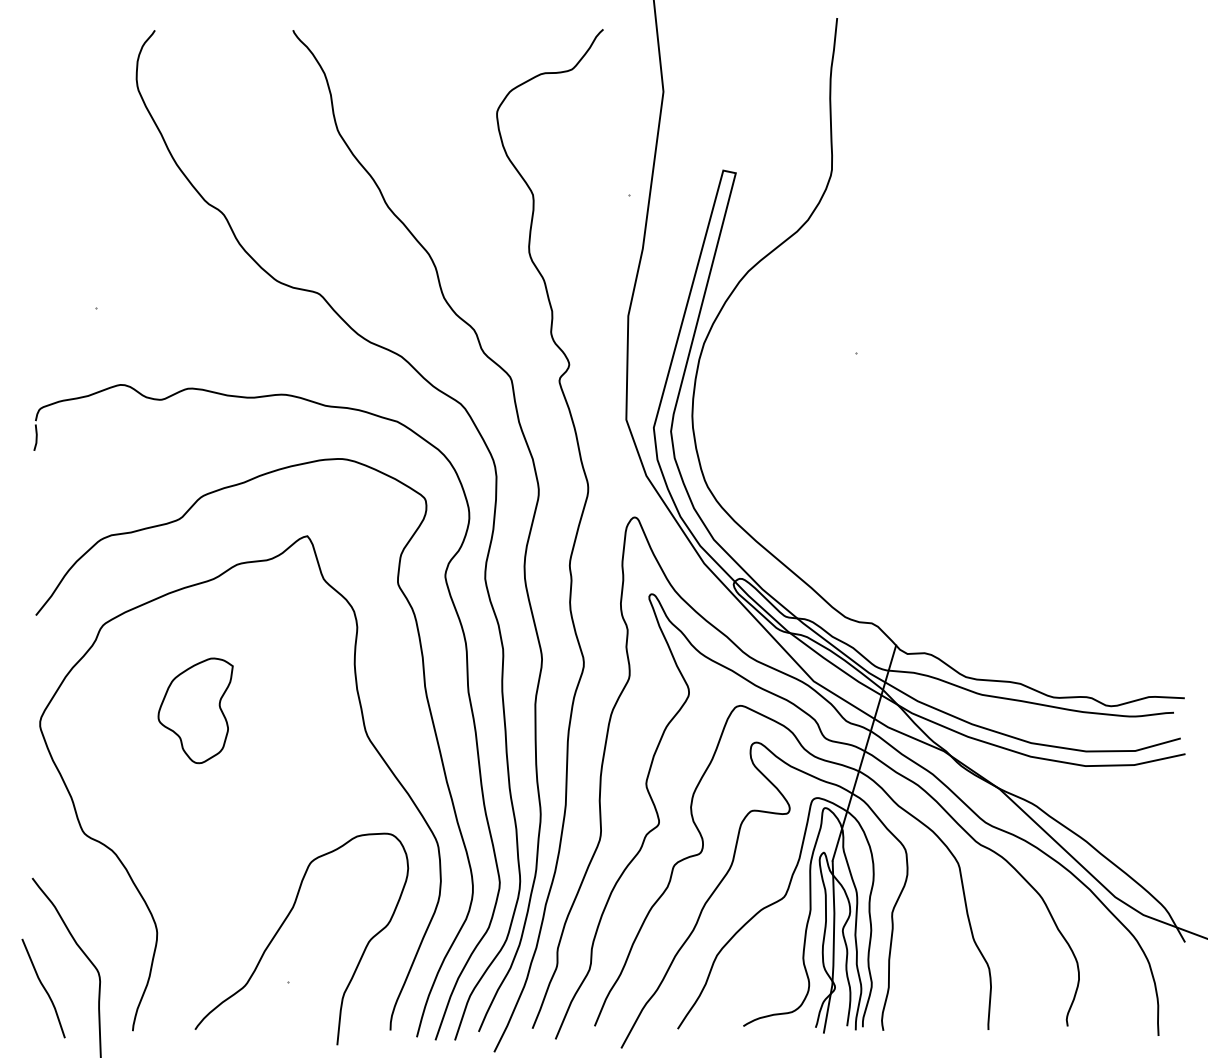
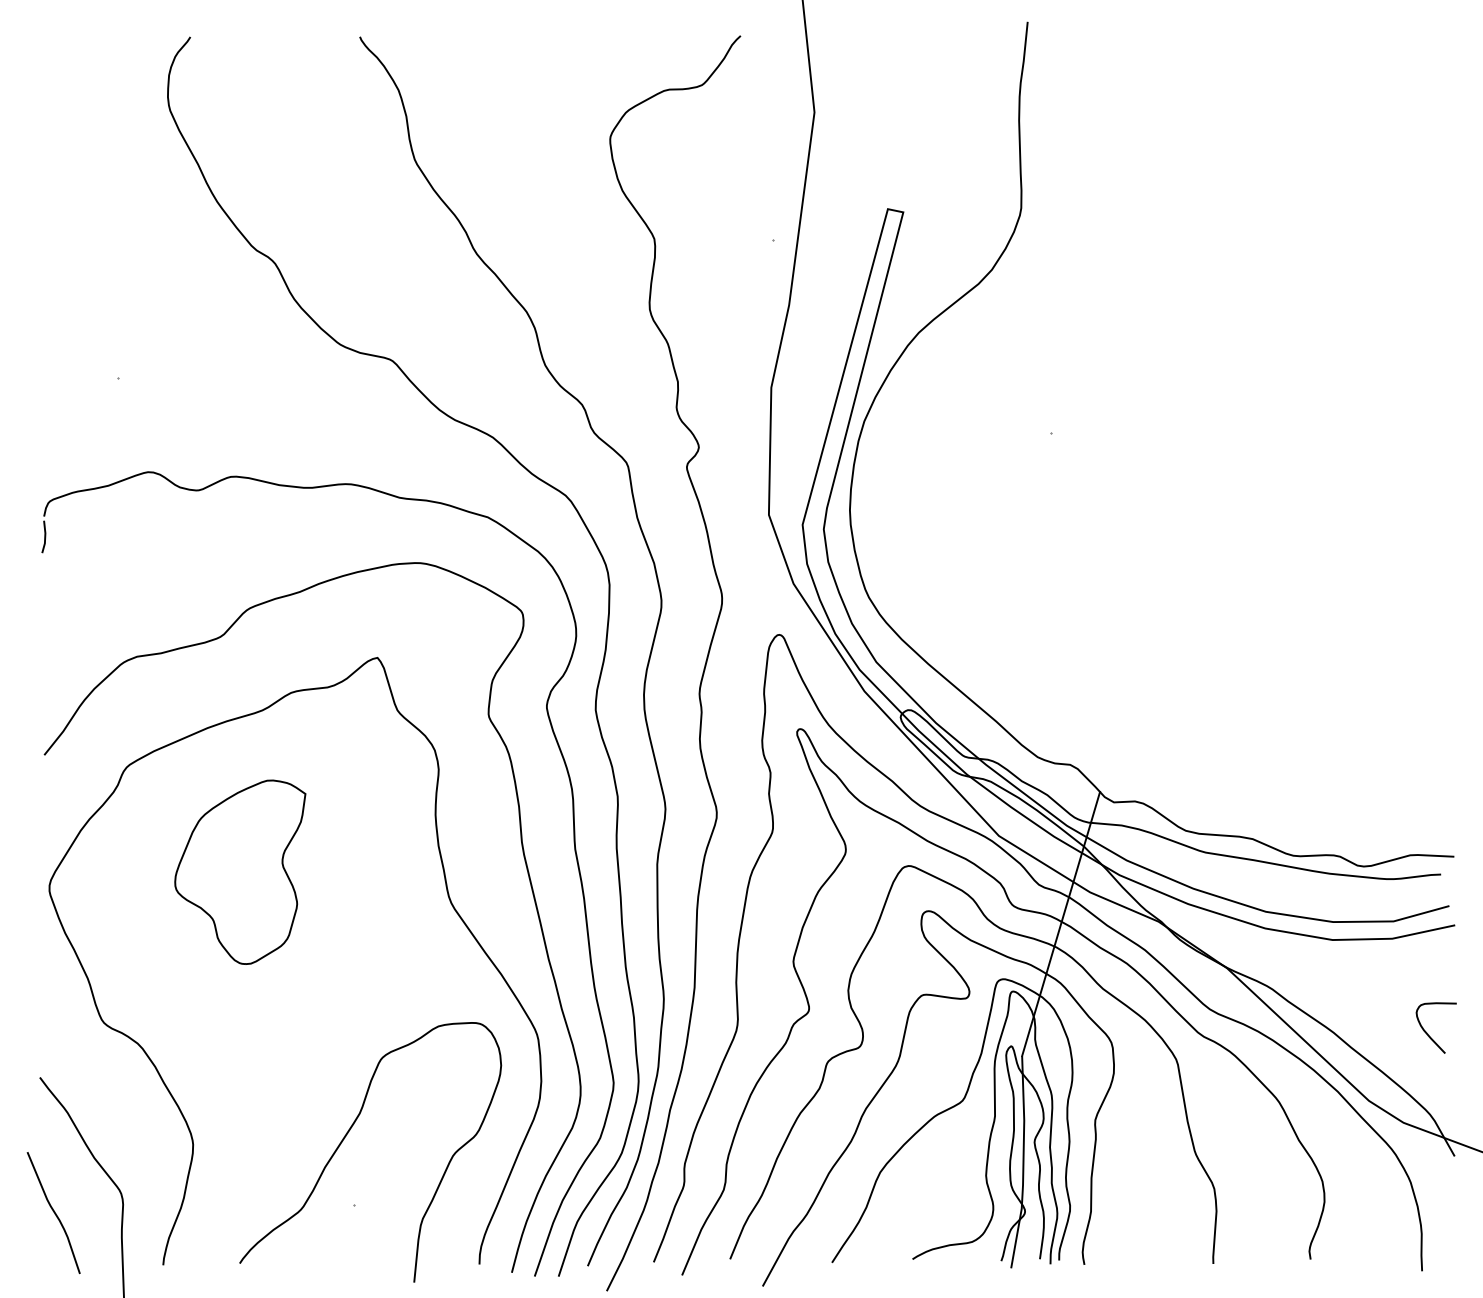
part: (195, 710) -> (240, 871), size x1.43
curve: (1162, 841) -> (1427, 1032), added

